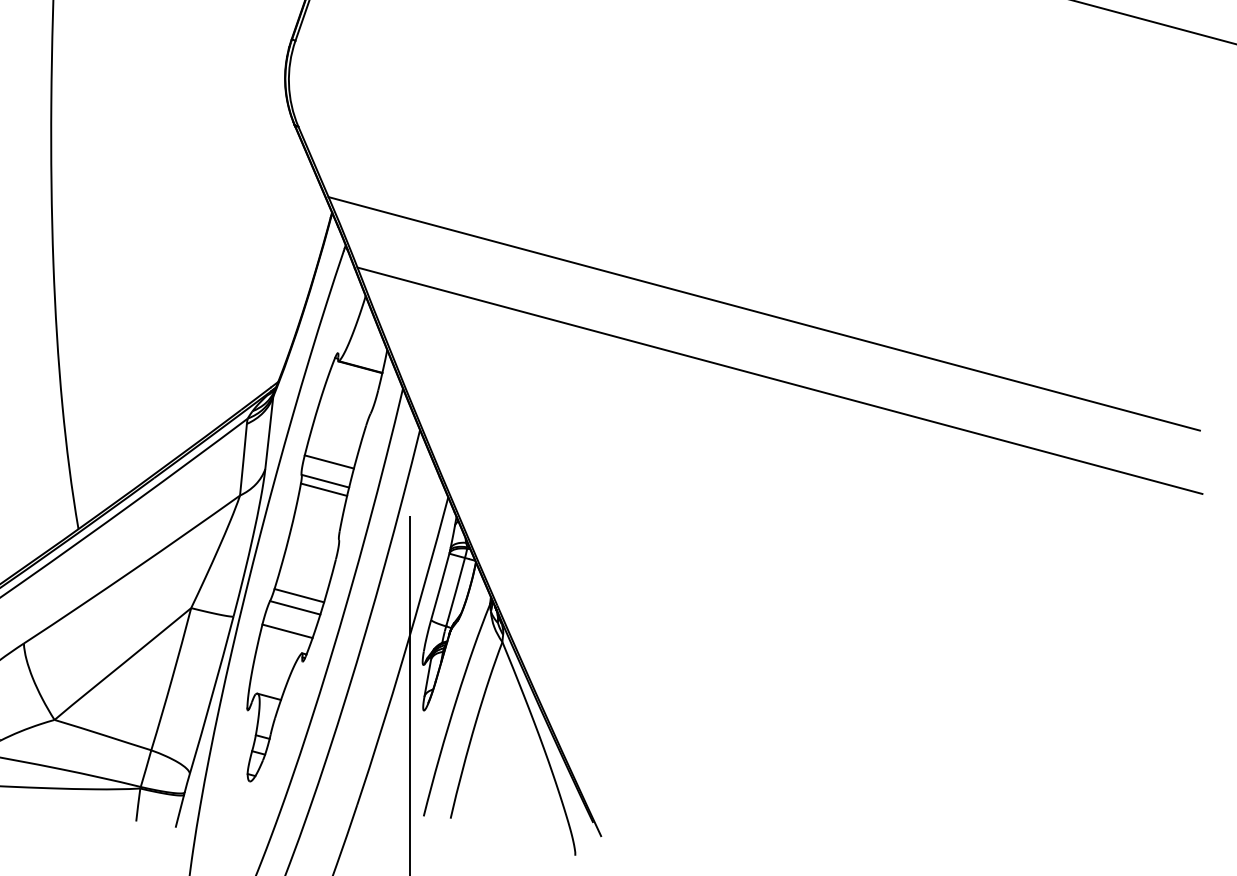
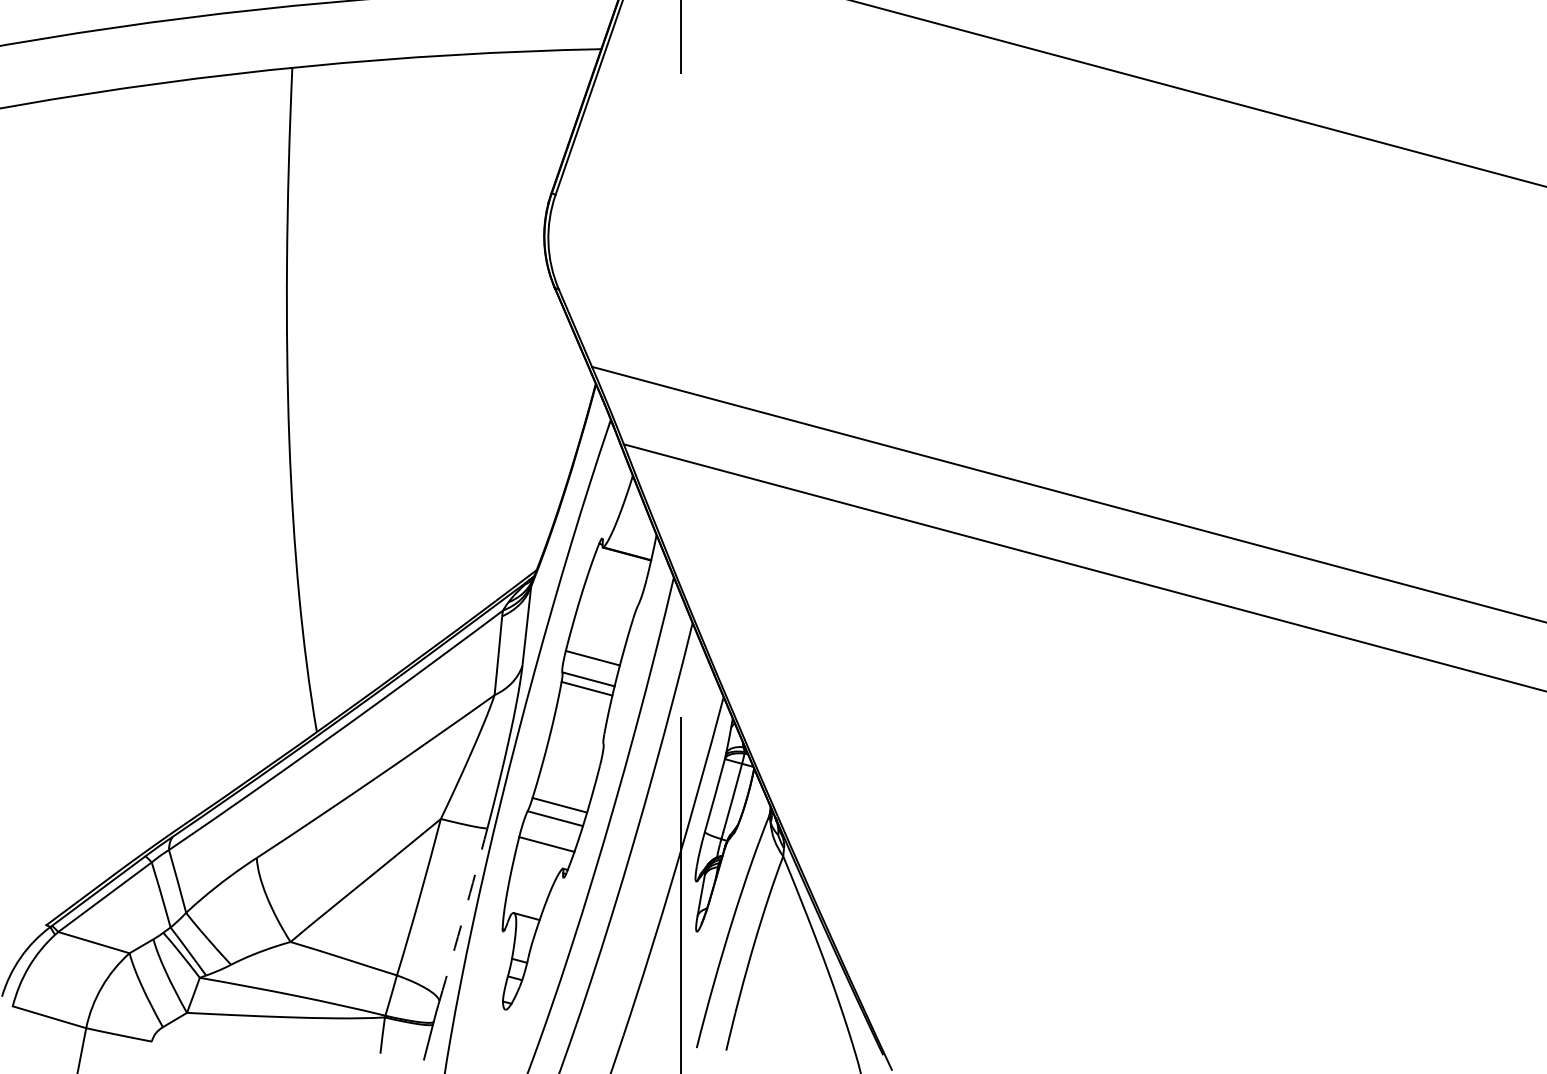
arc: (212, 694) -> (464, 914), solid -> dashed

